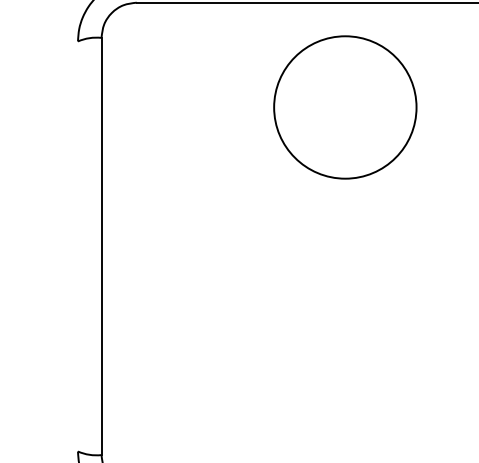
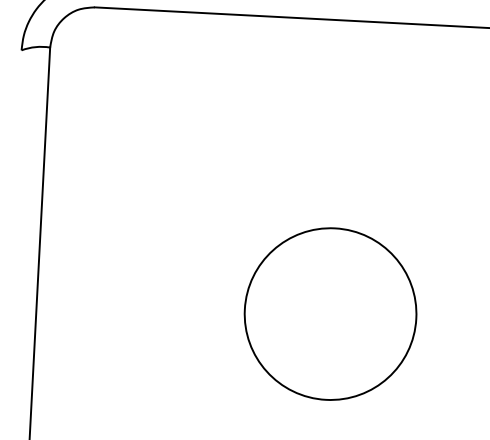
circle: (345, 107) -> (330, 314), moved

